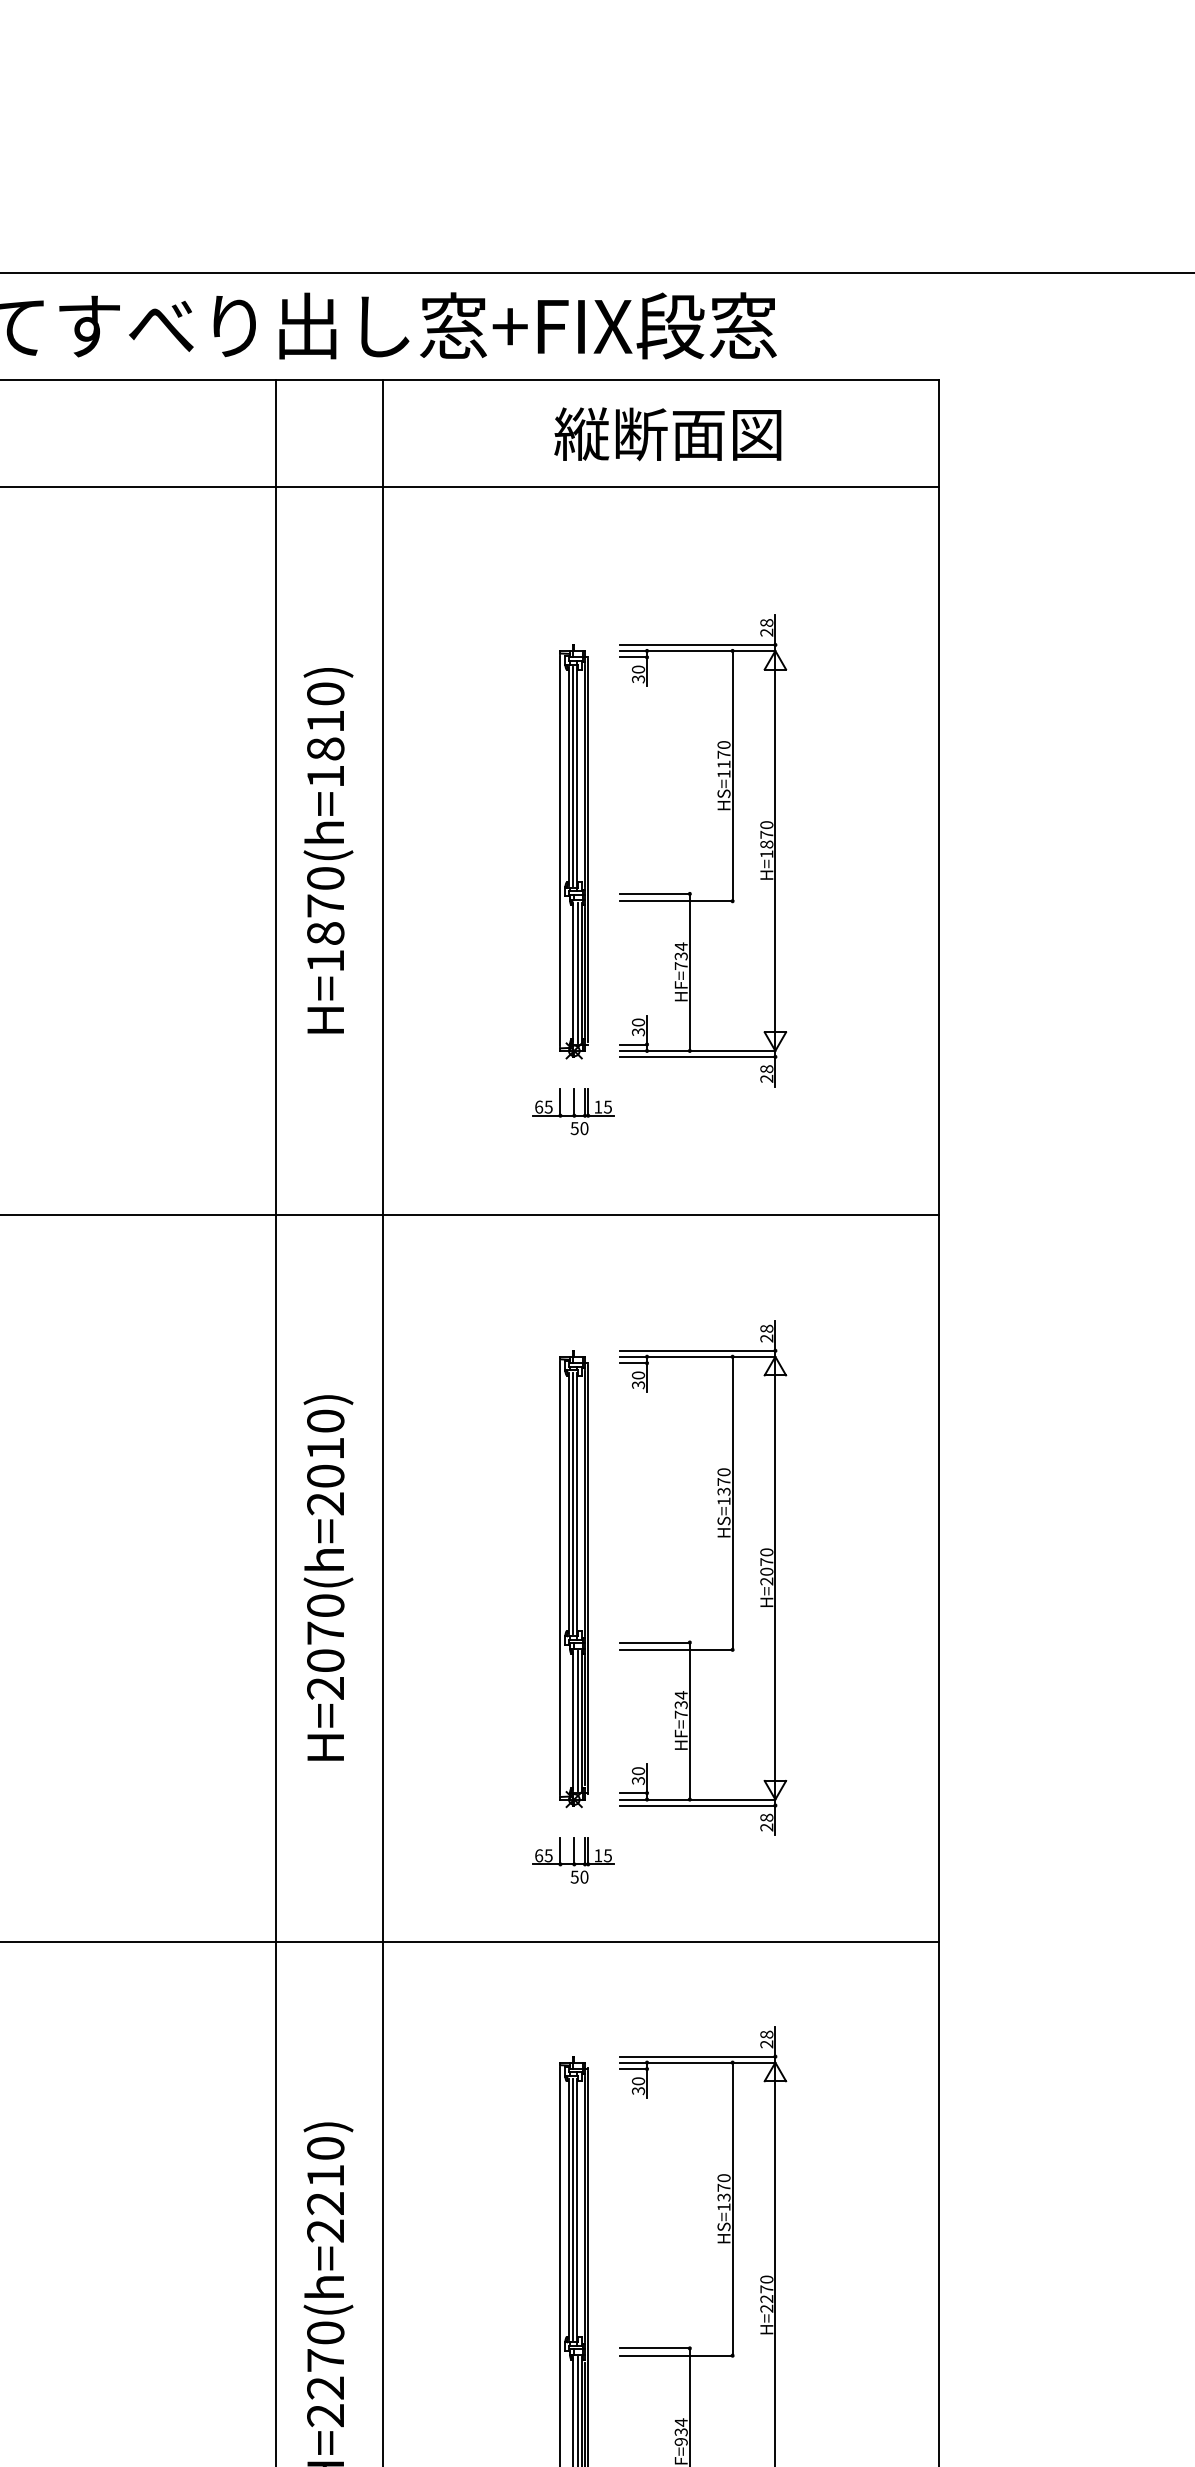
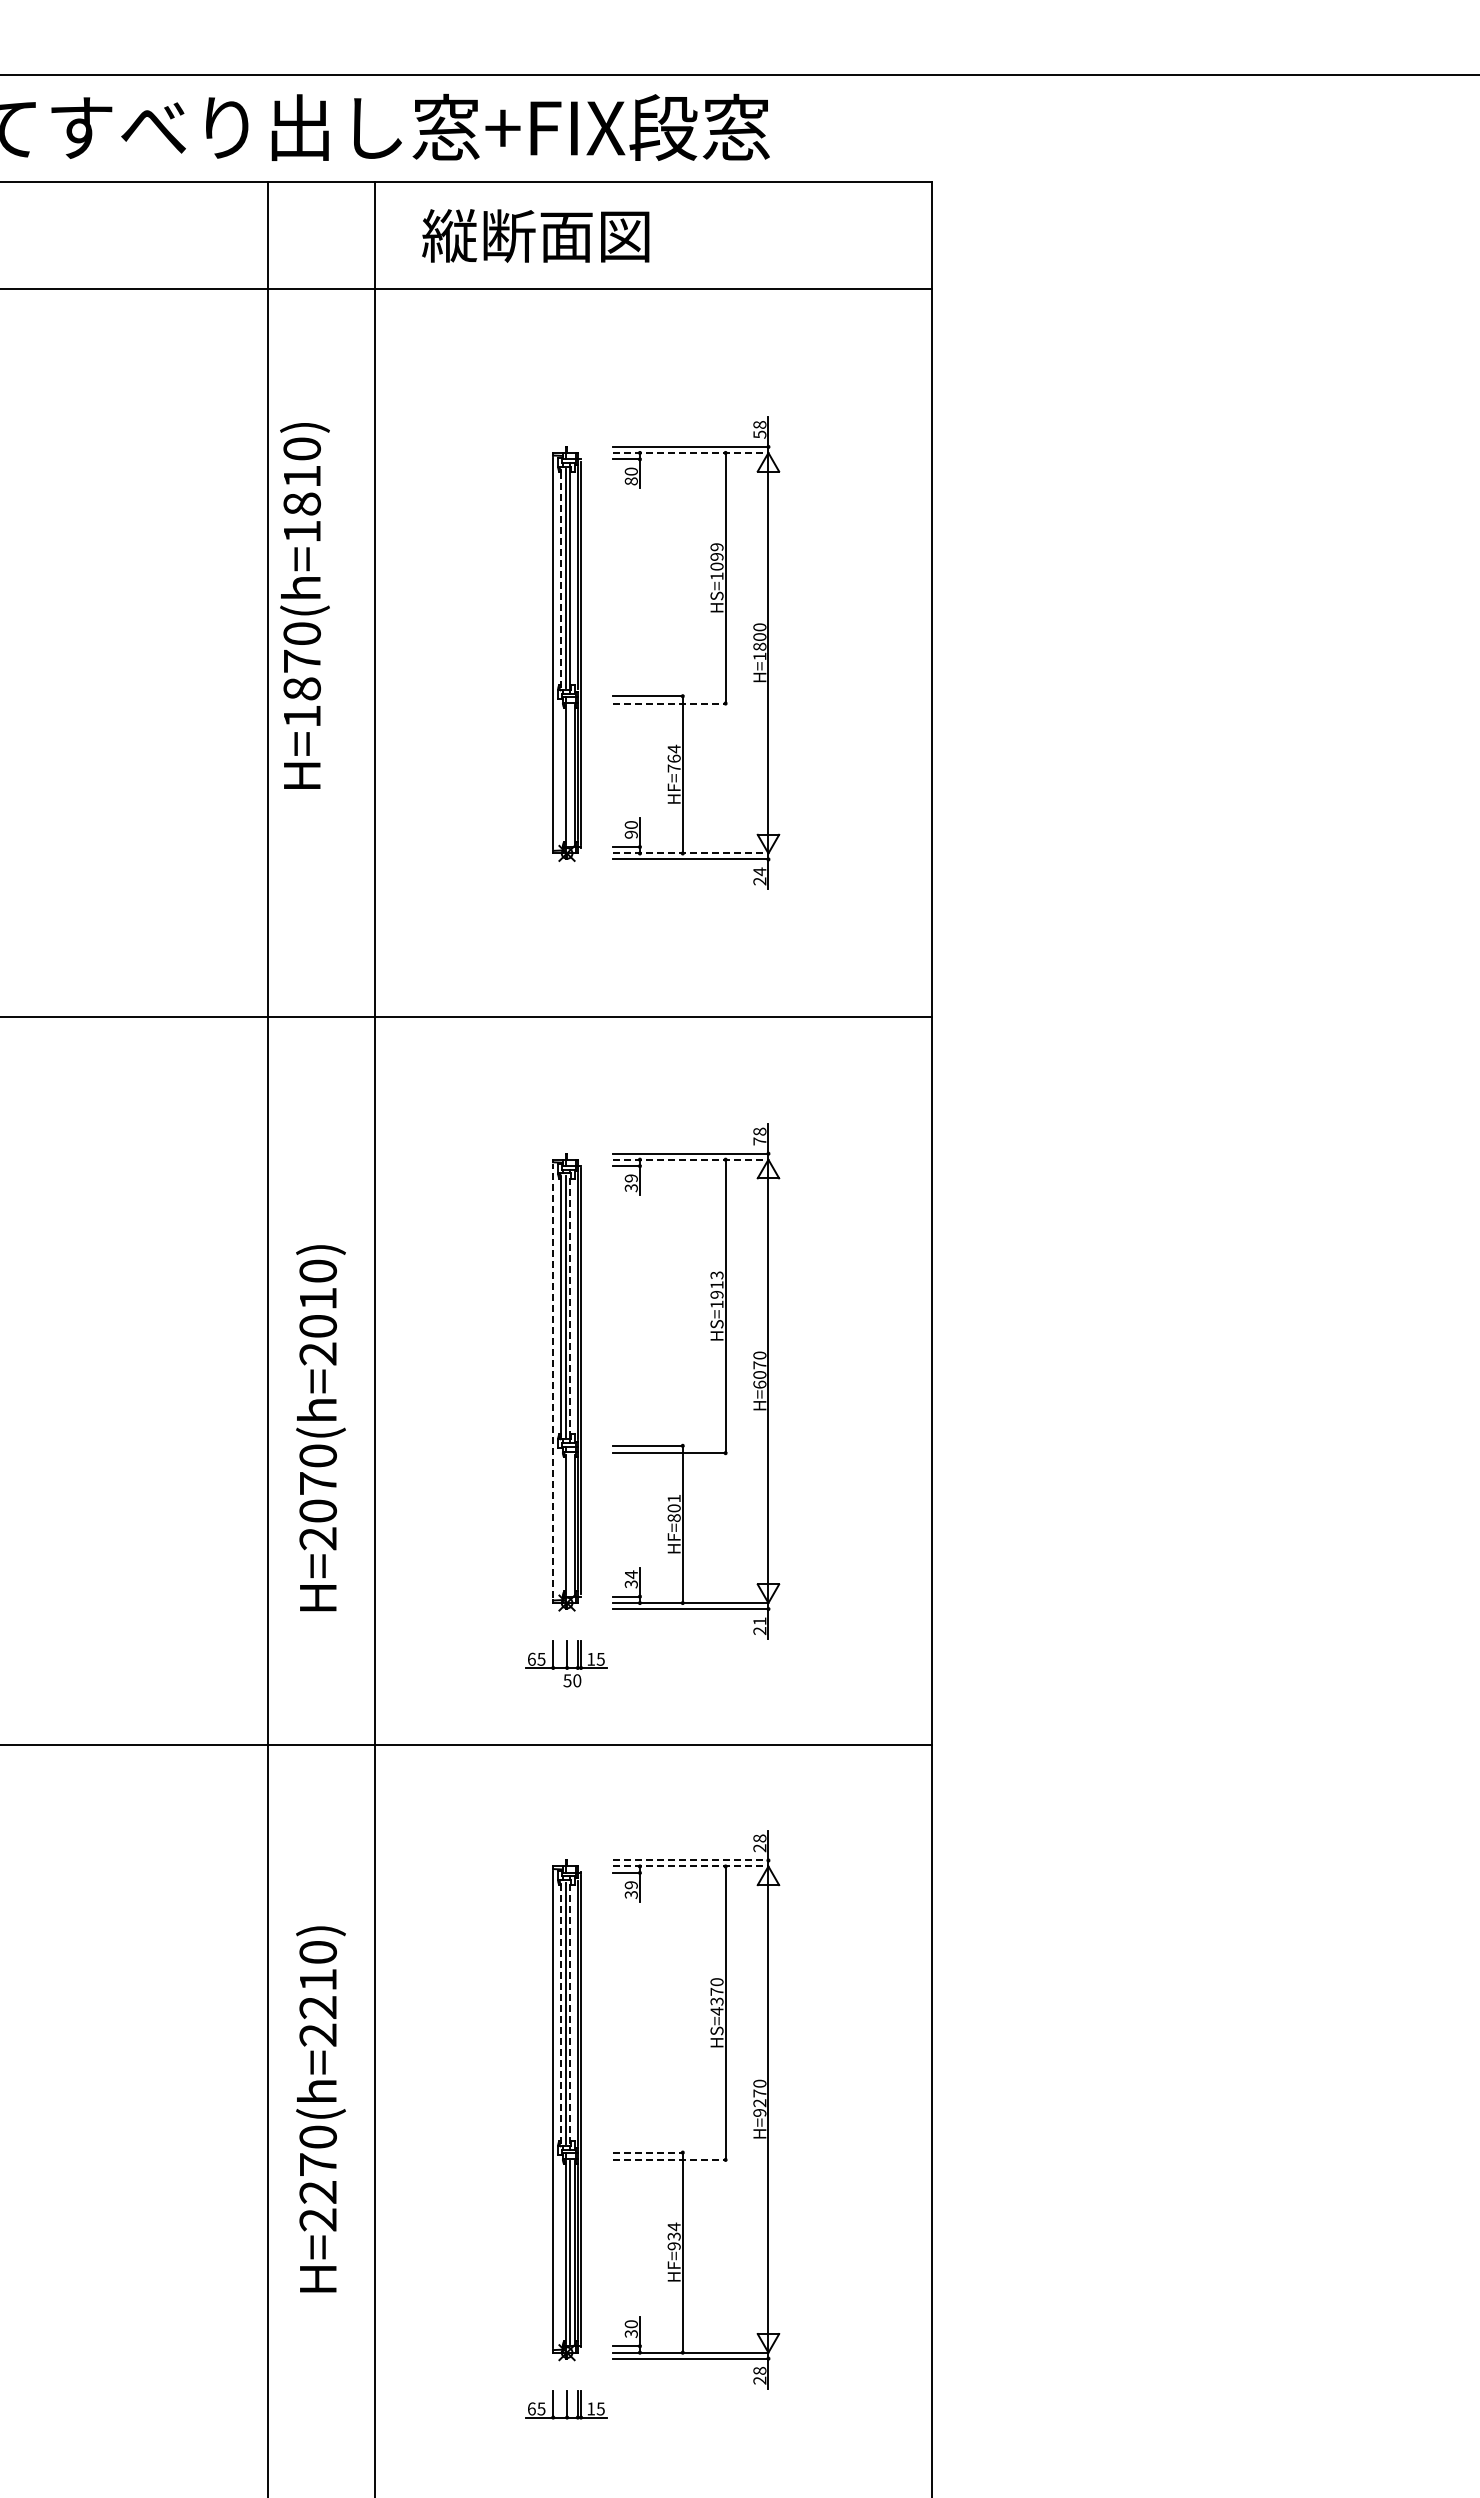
text: (667, 433) -> (535, 235), moved
text: (766, 632) -> (759, 434), 28 -> 58
line: (697, 650) -> (690, 452), solid -> dashed
text: (637, 679) -> (630, 481), 30 -> 80
text: (723, 754) -> (716, 556), HS=1170 -> HS=1099
line: (568, 775) -> (561, 577), solid -> dashed
text: (766, 834) -> (759, 636), H=1870 -> H=1800
text: (328, 850) -> (304, 605), moved
line: (676, 901) -> (669, 703), solid -> dashed
text: (680, 956) -> (673, 758), HF=734 -> HF=764
line: (577, 973) -> (570, 775), removed
text: (638, 1031) -> (631, 834), 30 -> 90
line: (697, 1050) -> (690, 853), solid -> dashed
text: (766, 1068) -> (759, 871), 28 -> 24
part: (573, 1111) -> (566, 914), removed
text: (766, 1338) -> (759, 1141), 28 -> 78
line: (697, 1356) -> (690, 1159), solid -> dashed
text: (638, 1375) -> (631, 1178), 30 -> 39
text: (723, 1481) -> (716, 1284), HS=1370 -> HS=1913
line: (577, 1503) -> (570, 1306), solid -> dashed
text: (328, 1578) -> (320, 1428), moved
line: (560, 1578) -> (553, 1381), solid -> dashed
text: (766, 1581) -> (759, 1384), H=2070 -> H=6070
text: (680, 1705) -> (673, 1508), HF=734 -> HF=801
line: (577, 1721) -> (570, 1524), removed
text: (637, 1771) -> (630, 1574), 30 -> 34
text: (766, 1817) -> (759, 1621), 28 -> 21
line: (697, 2056) -> (690, 1860), solid -> dashed
line: (697, 2062) -> (690, 1866), solid -> dashed
text: (638, 2081) -> (631, 1885), 30 -> 39
text: (723, 2207) -> (716, 2011), HS=1370 -> HS=4370
line: (568, 2209) -> (561, 2013), solid -> dashed
line: (577, 2209) -> (570, 2013), solid -> dashed
text: (767, 2308) -> (760, 2112), H=2270 -> H=9270
line: (654, 2348) -> (647, 2152), solid -> dashed
line: (676, 2355) -> (669, 2159), solid -> dashed

